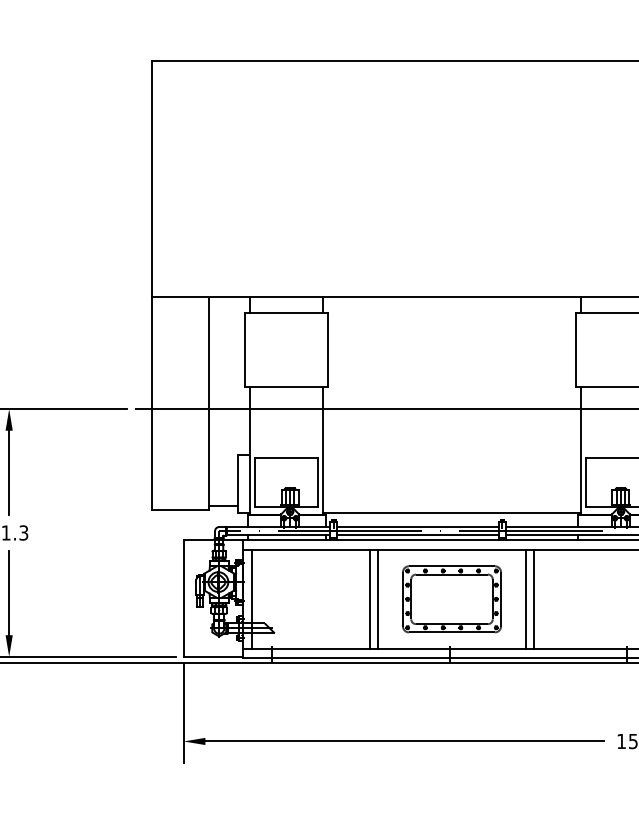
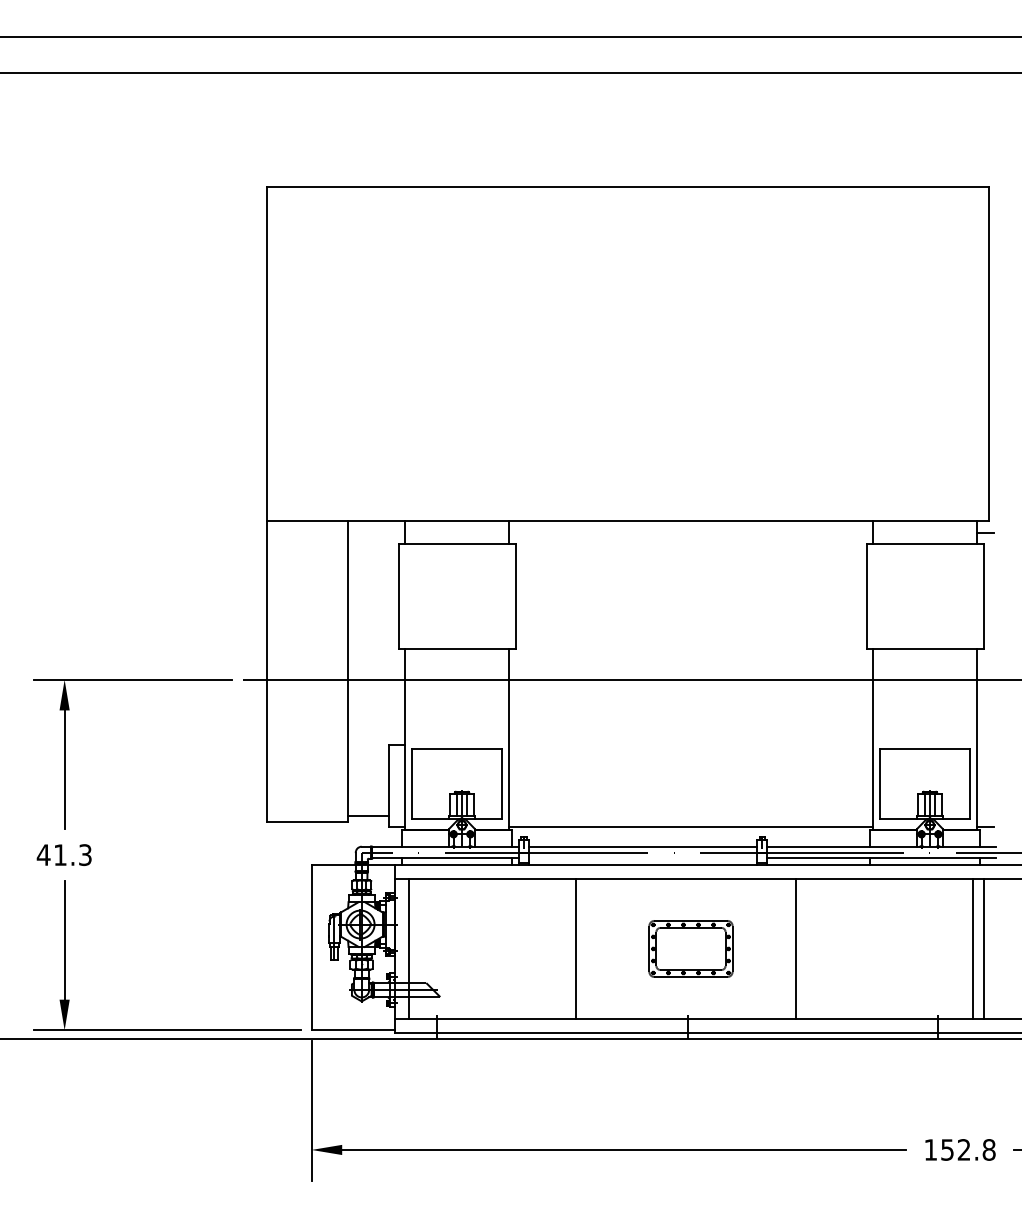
line: (417, 535) -> (642, 858), removed
line: (377, 599) -> (585, 948), removed
part: (451, 599) -> (690, 948), size x0.6
line: (533, 599) -> (806, 948), removed

